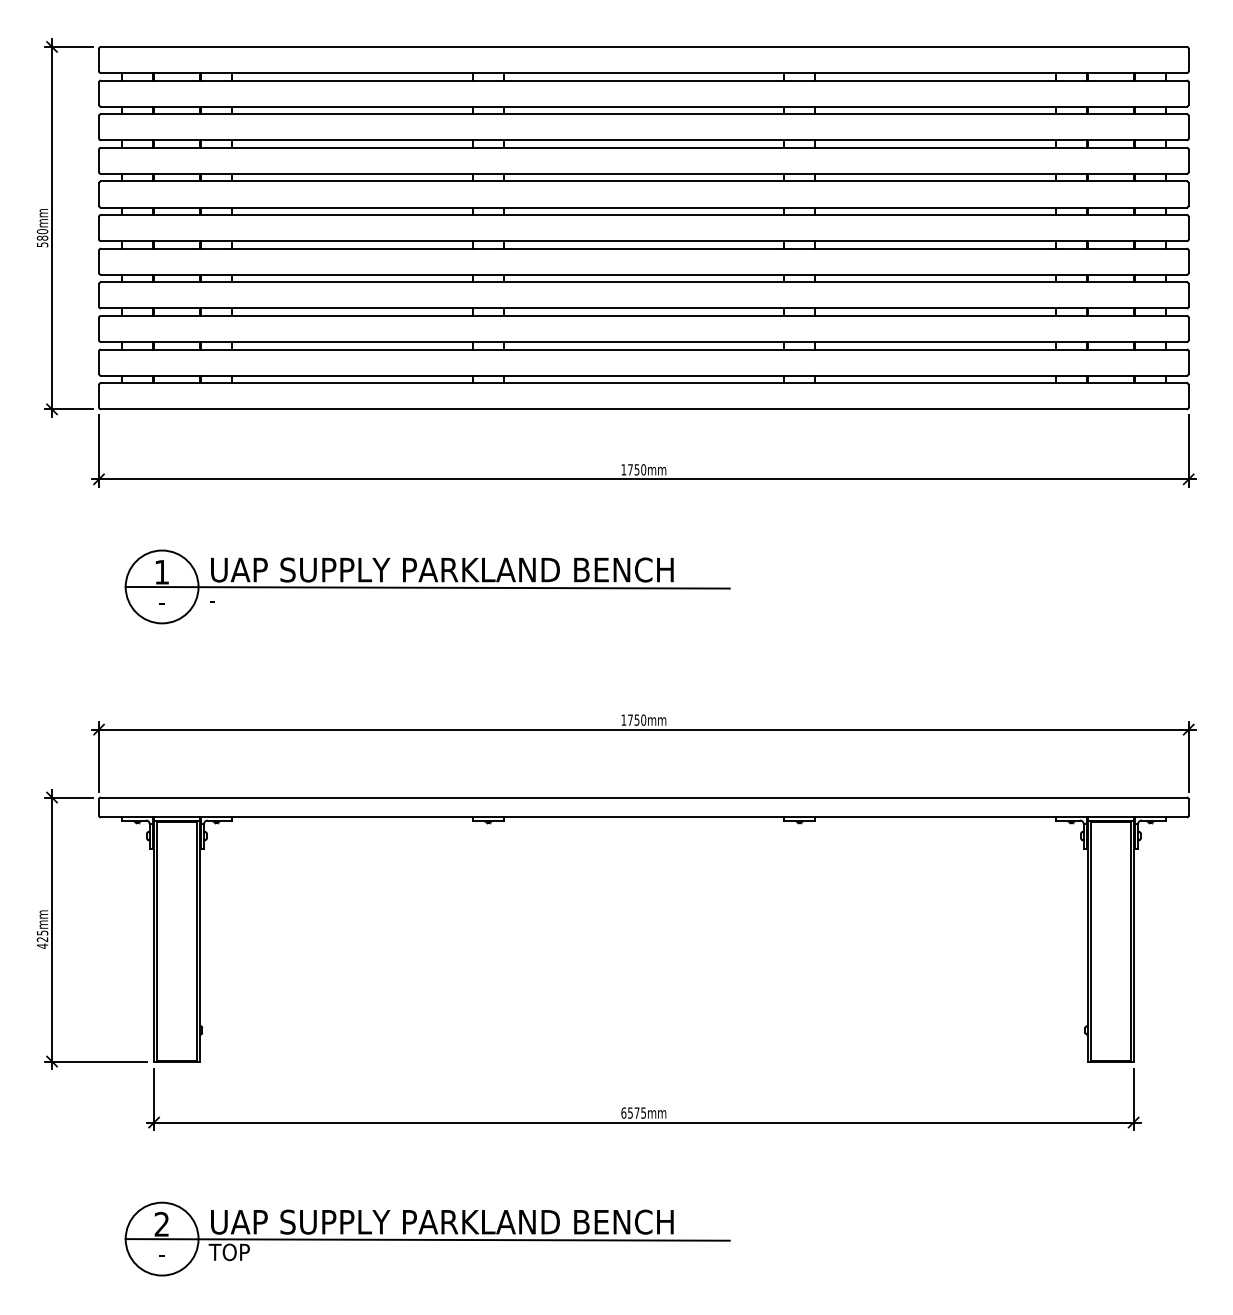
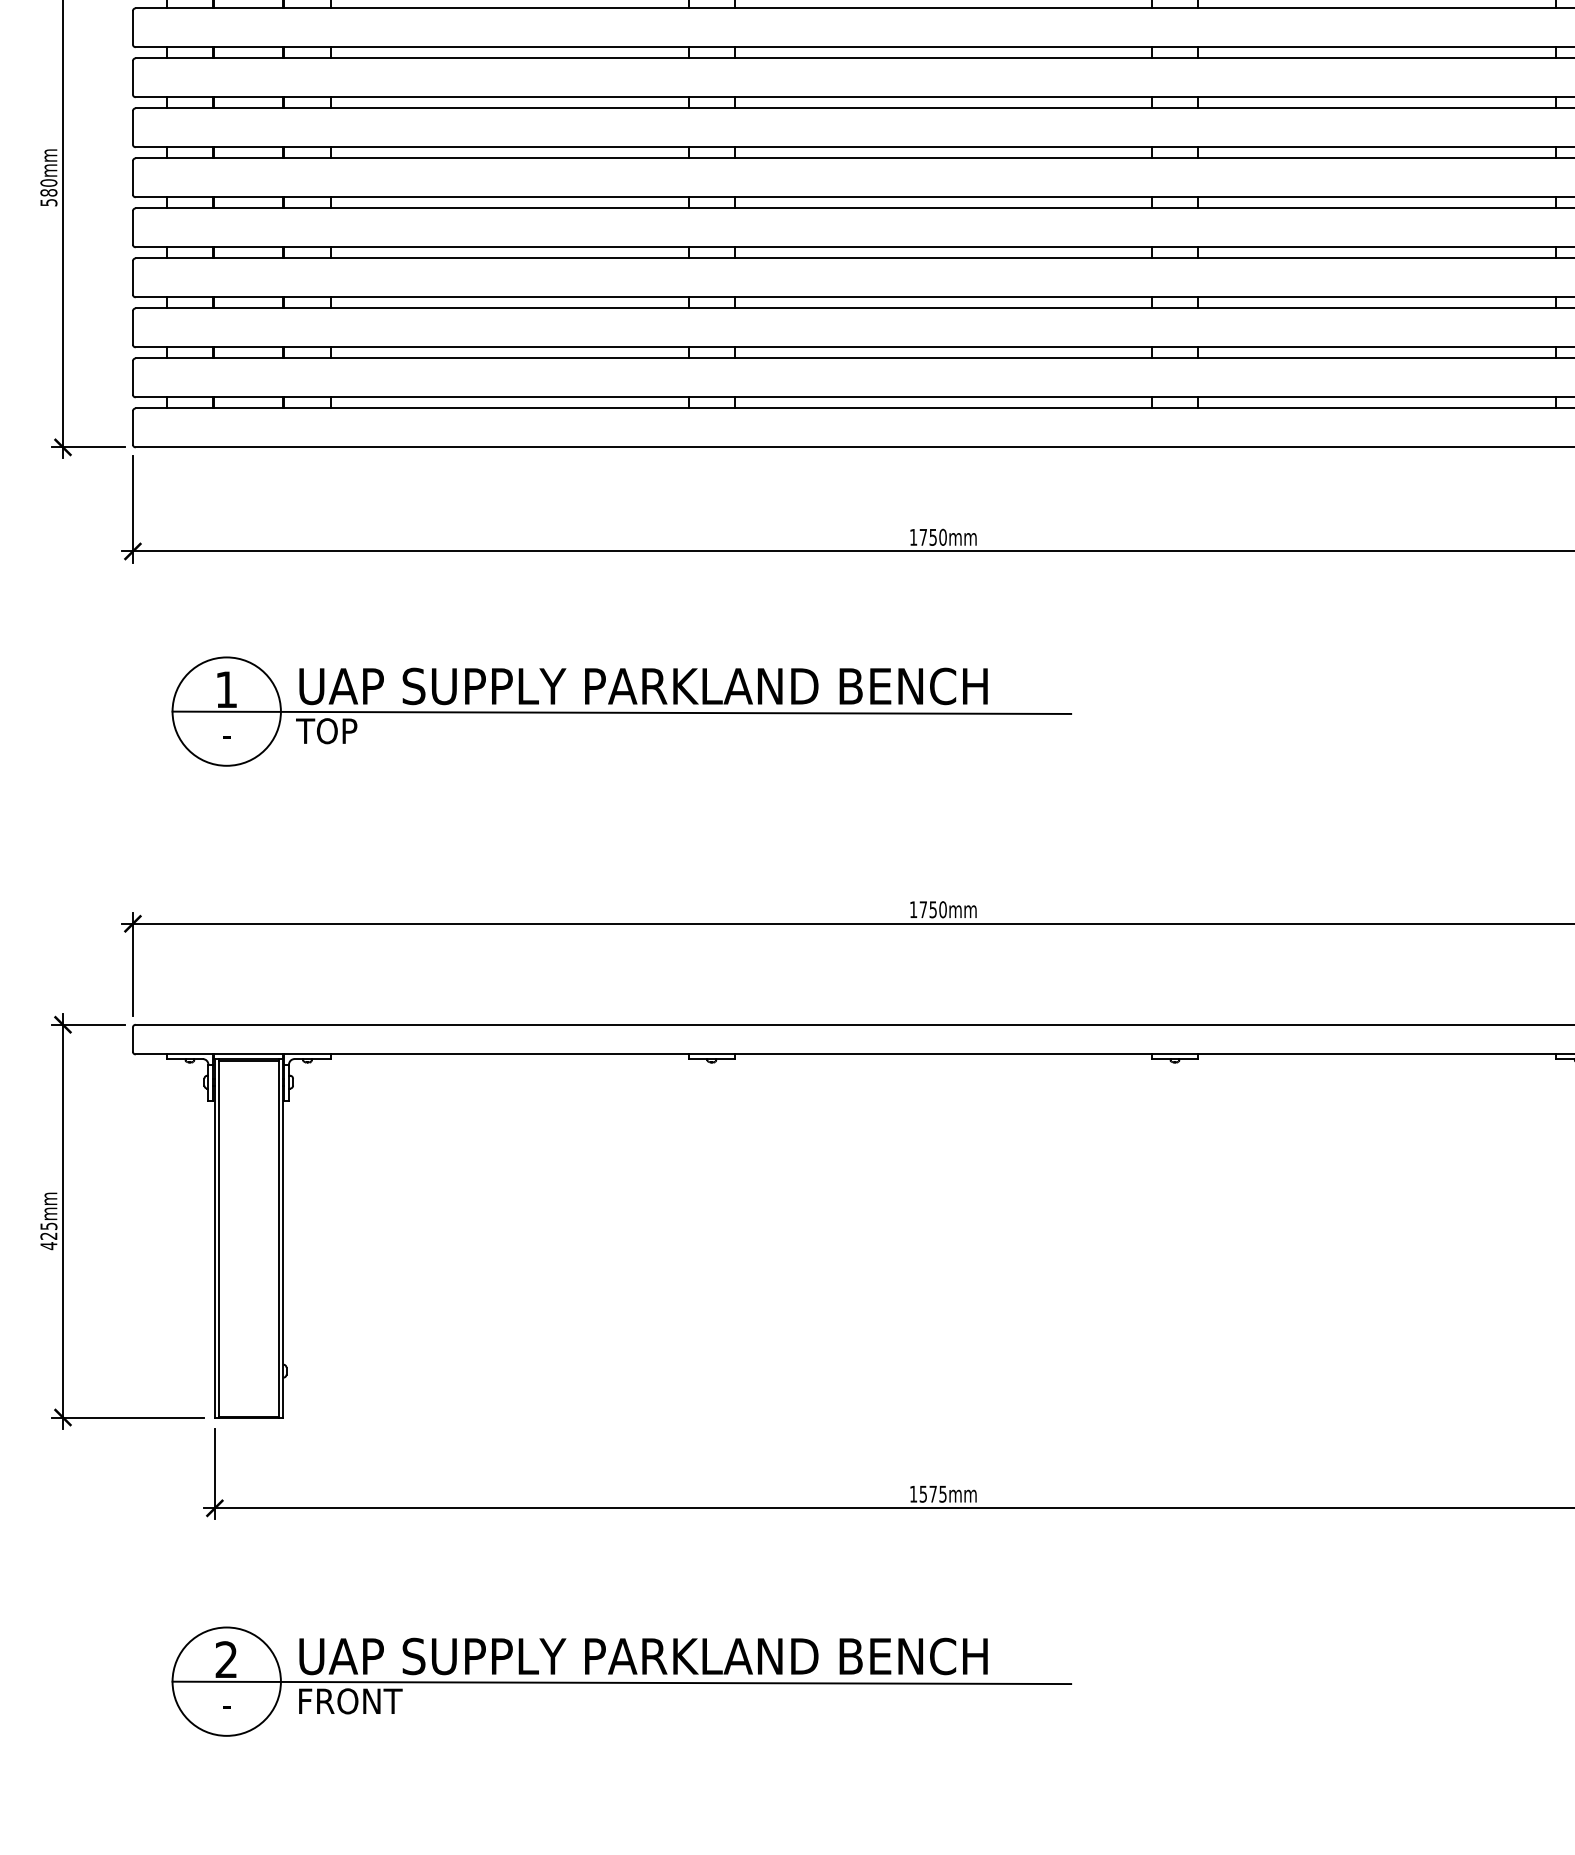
text: (228, 599) -> (325, 730), - -> TOP
text: (623, 1112) -> (913, 1493), 6575mm -> 1575mm
text: (244, 1252) -> (349, 1701), TOP -> FRONT

